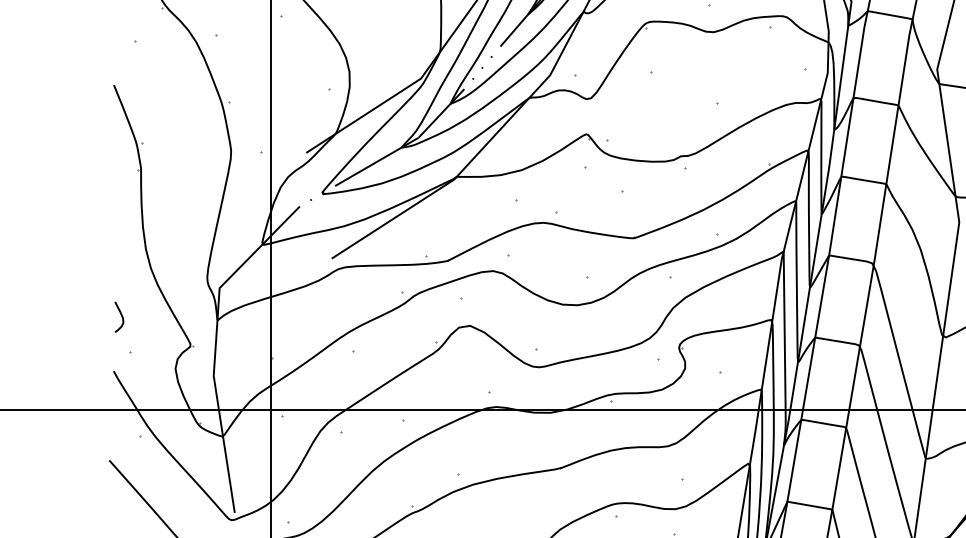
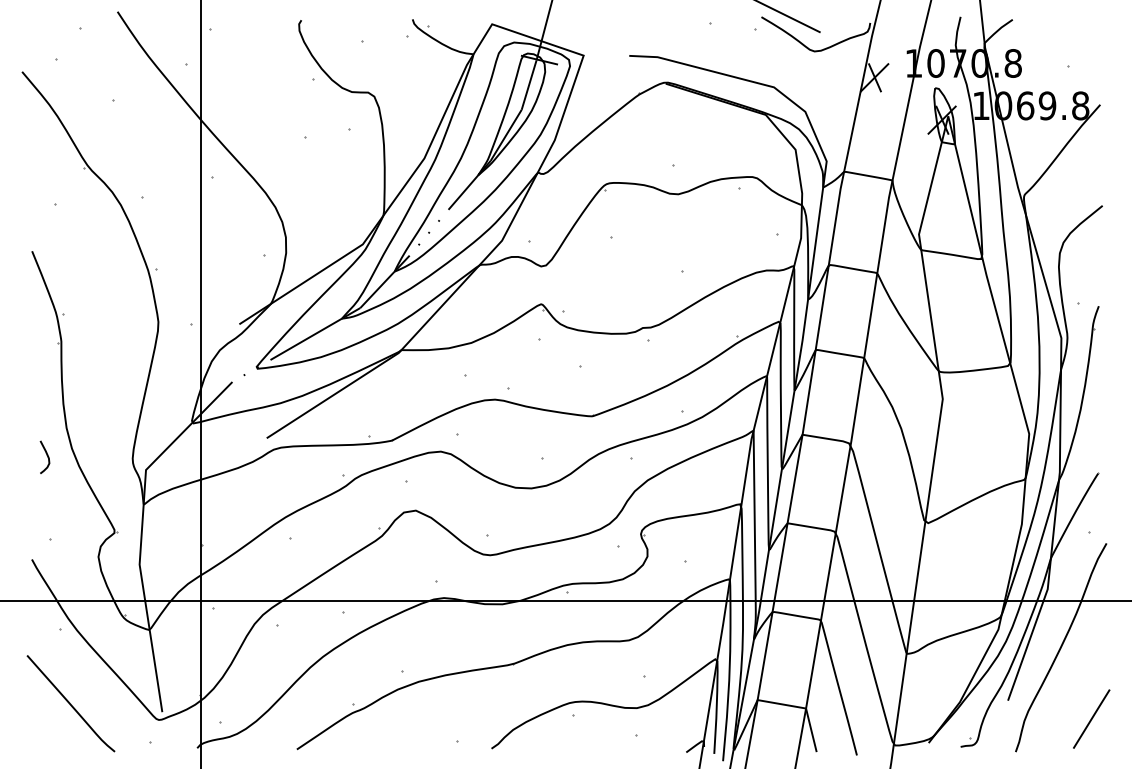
curve: (120, 315) -> (46, 455), moved

